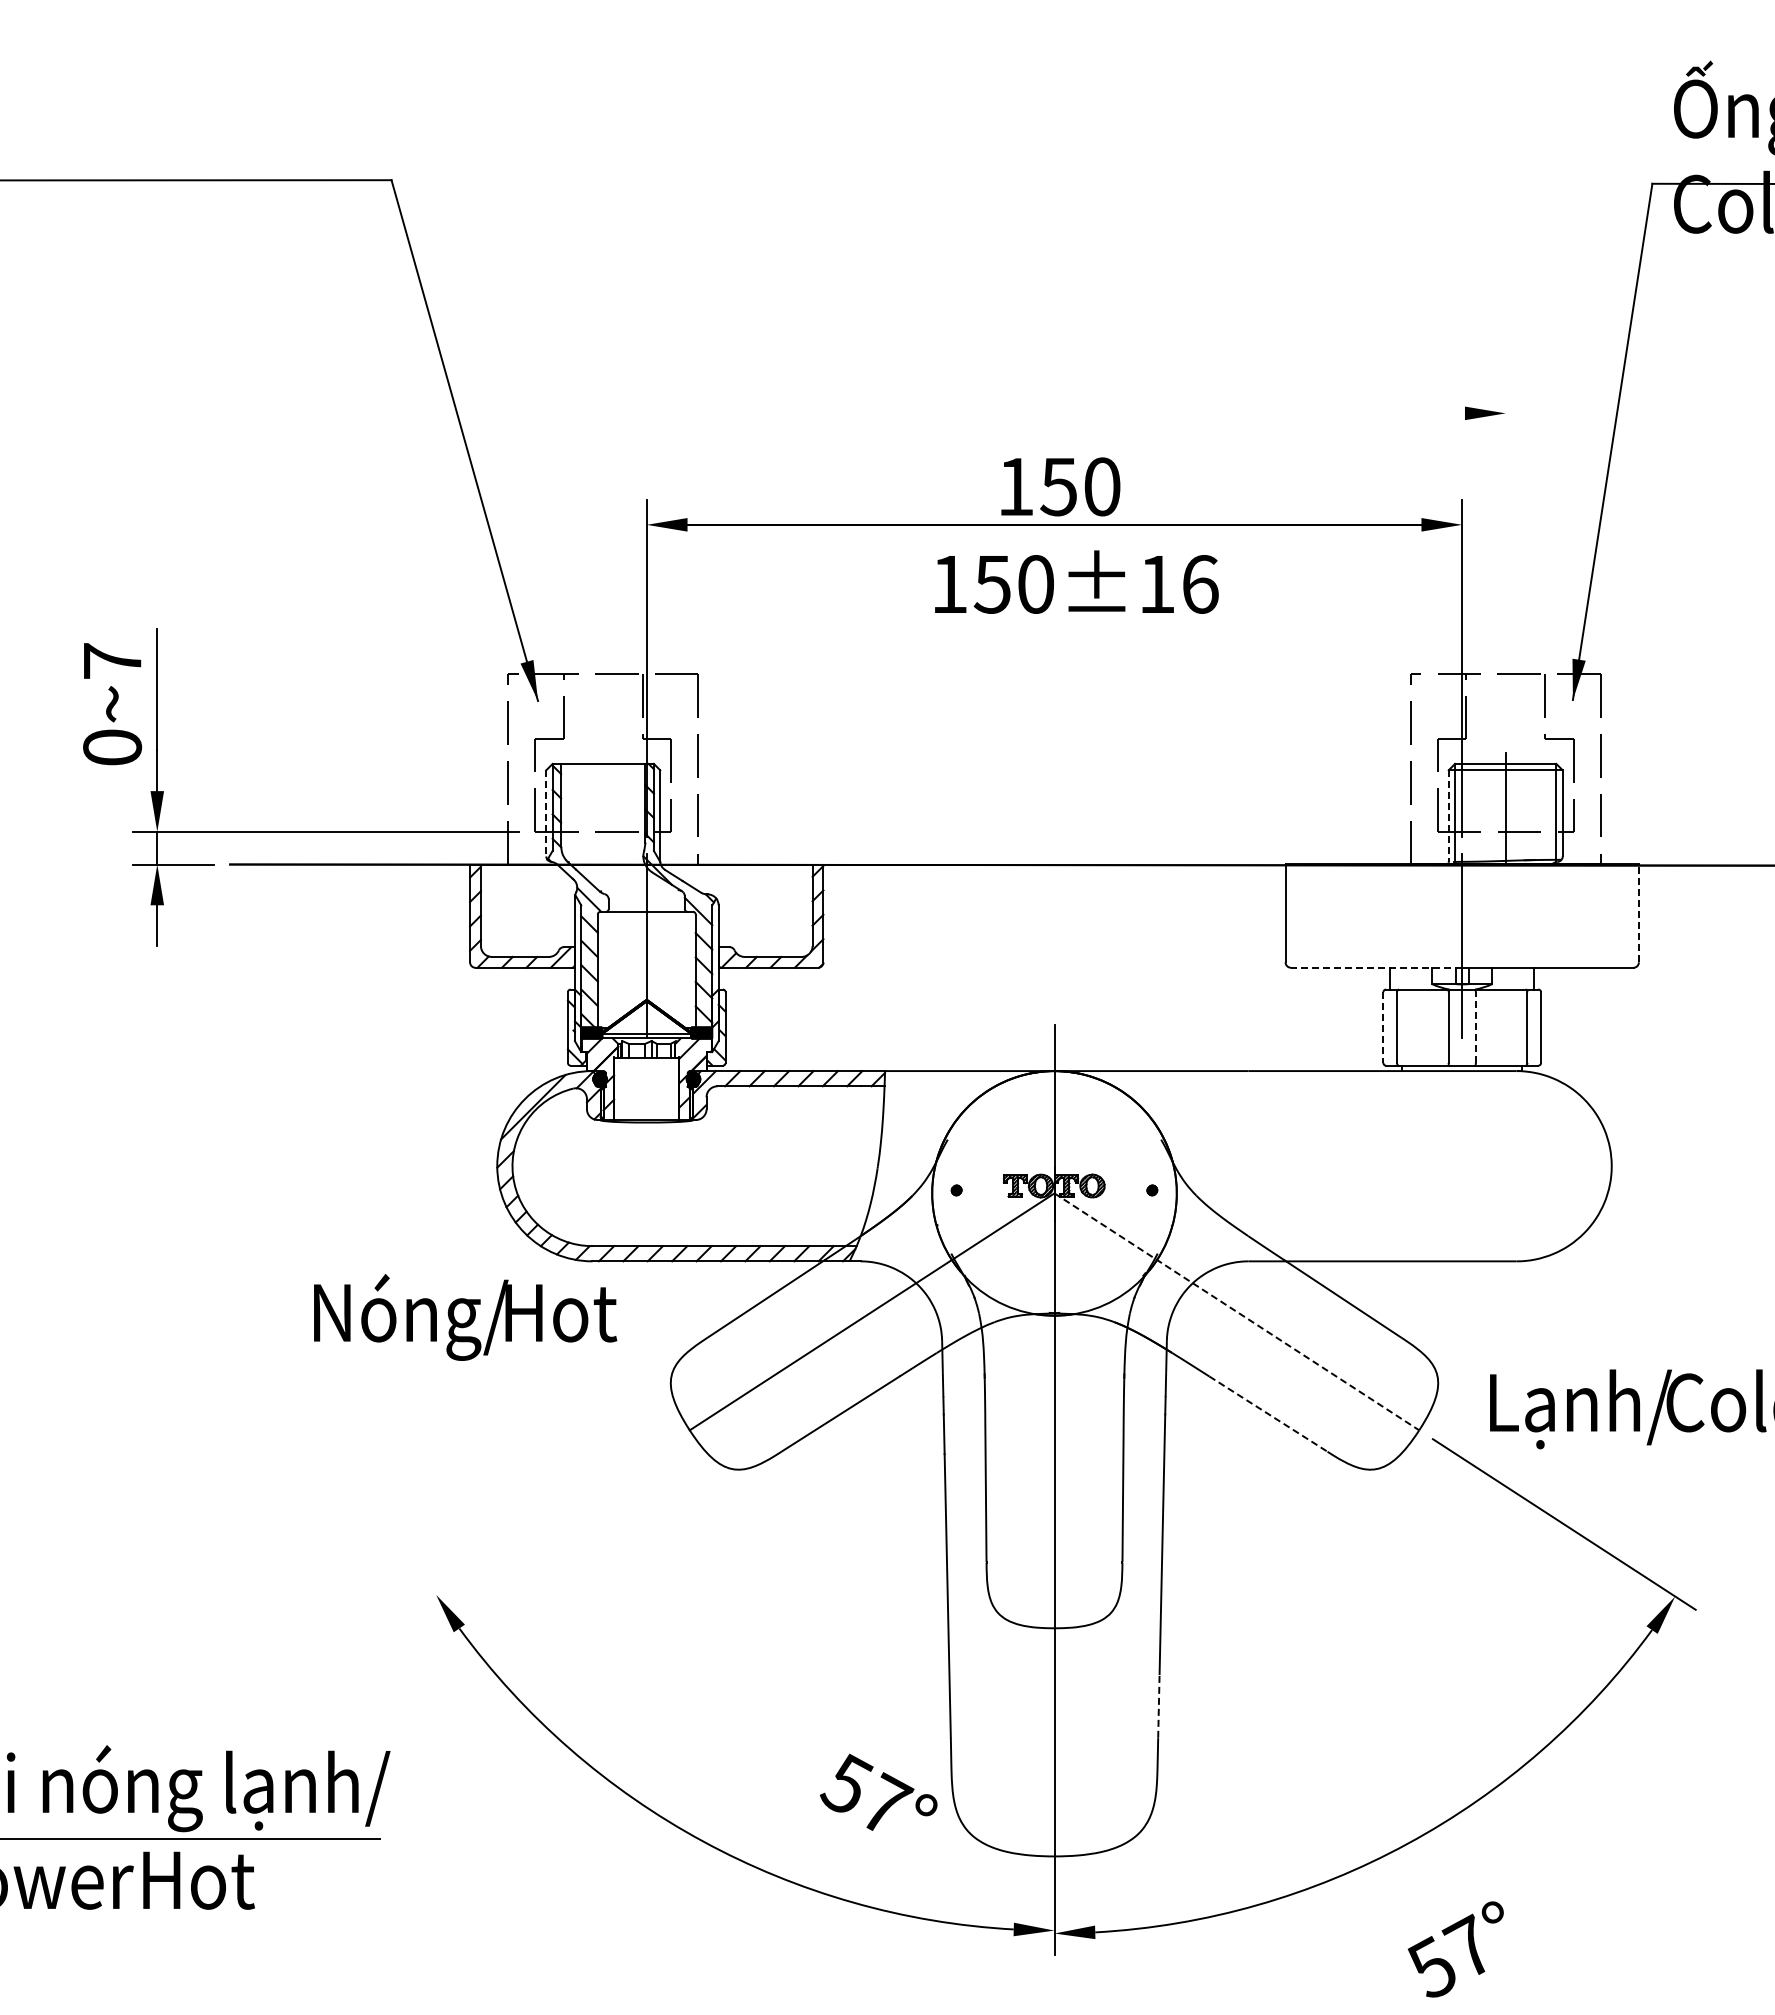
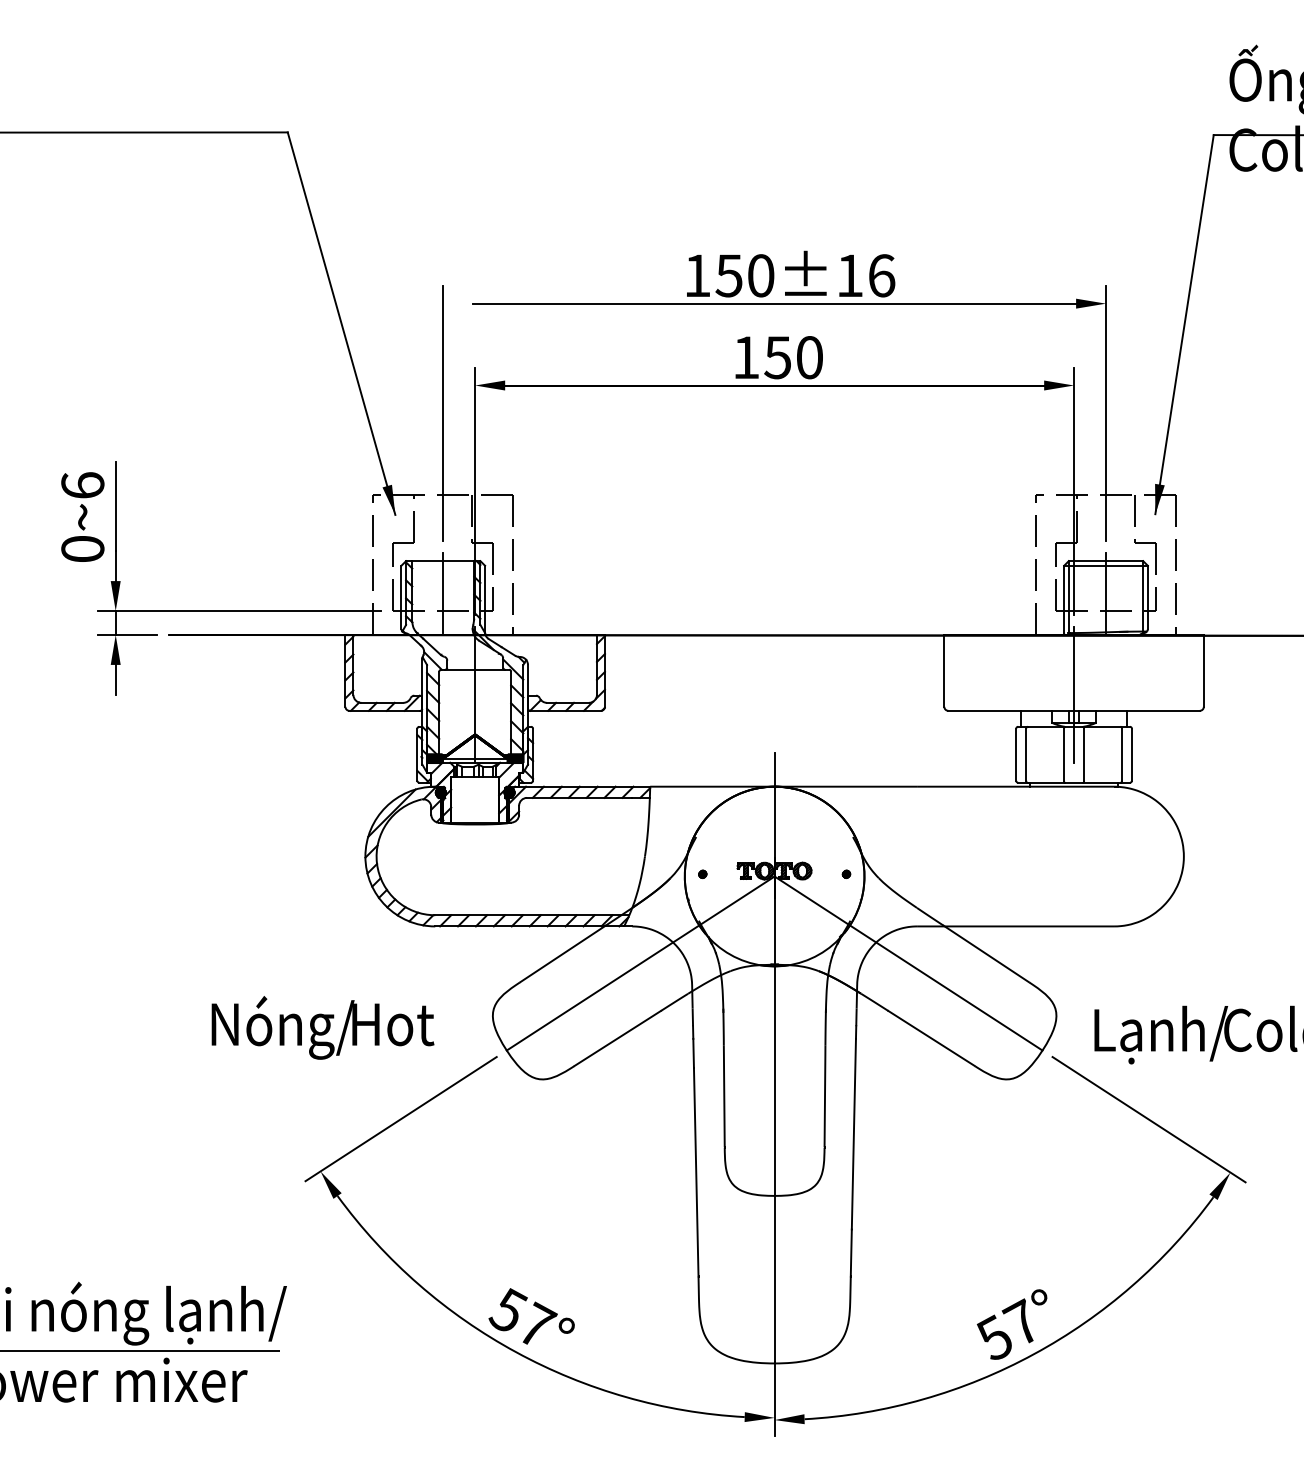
line: (1054, 413) -> (774, 303), added
line: (603, 562) -> (443, 413), added
line: (1505, 562) -> (1105, 413), added
text: (1076, 581) -> (790, 273), moved
text: (112, 660) -> (82, 485), 0~7 -> 0~6
line: (603, 807) -> (443, 593), added
line: (546, 813) -> (401, 597), dashed -> solid
line: (1448, 815) -> (1063, 598), dashed -> solid
line: (1638, 913) -> (1203, 670), dashed -> solid
line: (1376, 967) -> (1011, 710), dashed -> solid
line: (1475, 1027) -> (1083, 754), dashed -> solid
line: (1383, 1028) -> (1016, 755), dashed -> solid
line: (1237, 1312) -> (909, 963), dashed -> solid
text: (465, 1317) -> (322, 1027), moved
line: (1268, 1413) -> (931, 1038), dashed -> solid
line: (545, 1523) -> (400, 1118), added
line: (1158, 1705) -> (851, 1252), dashed -> solid
text: (878, 1791) -> (531, 1315), moved
text: (239, 1878) -> (176, 1379), Hot -> mixer
text: (1455, 1949) -> (1011, 1324), moved

